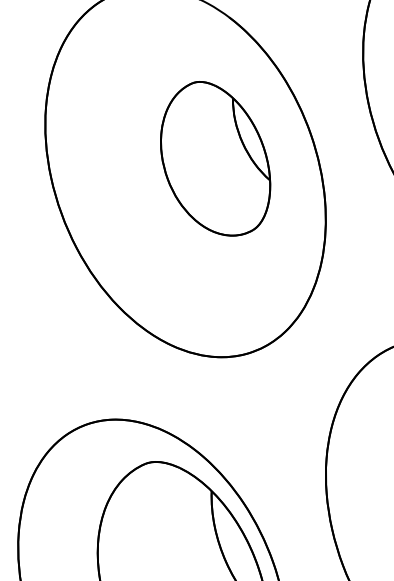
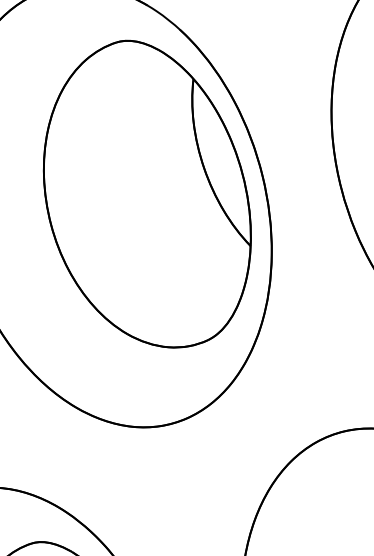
part: (215, 158) -> (148, 193), size x1.67

